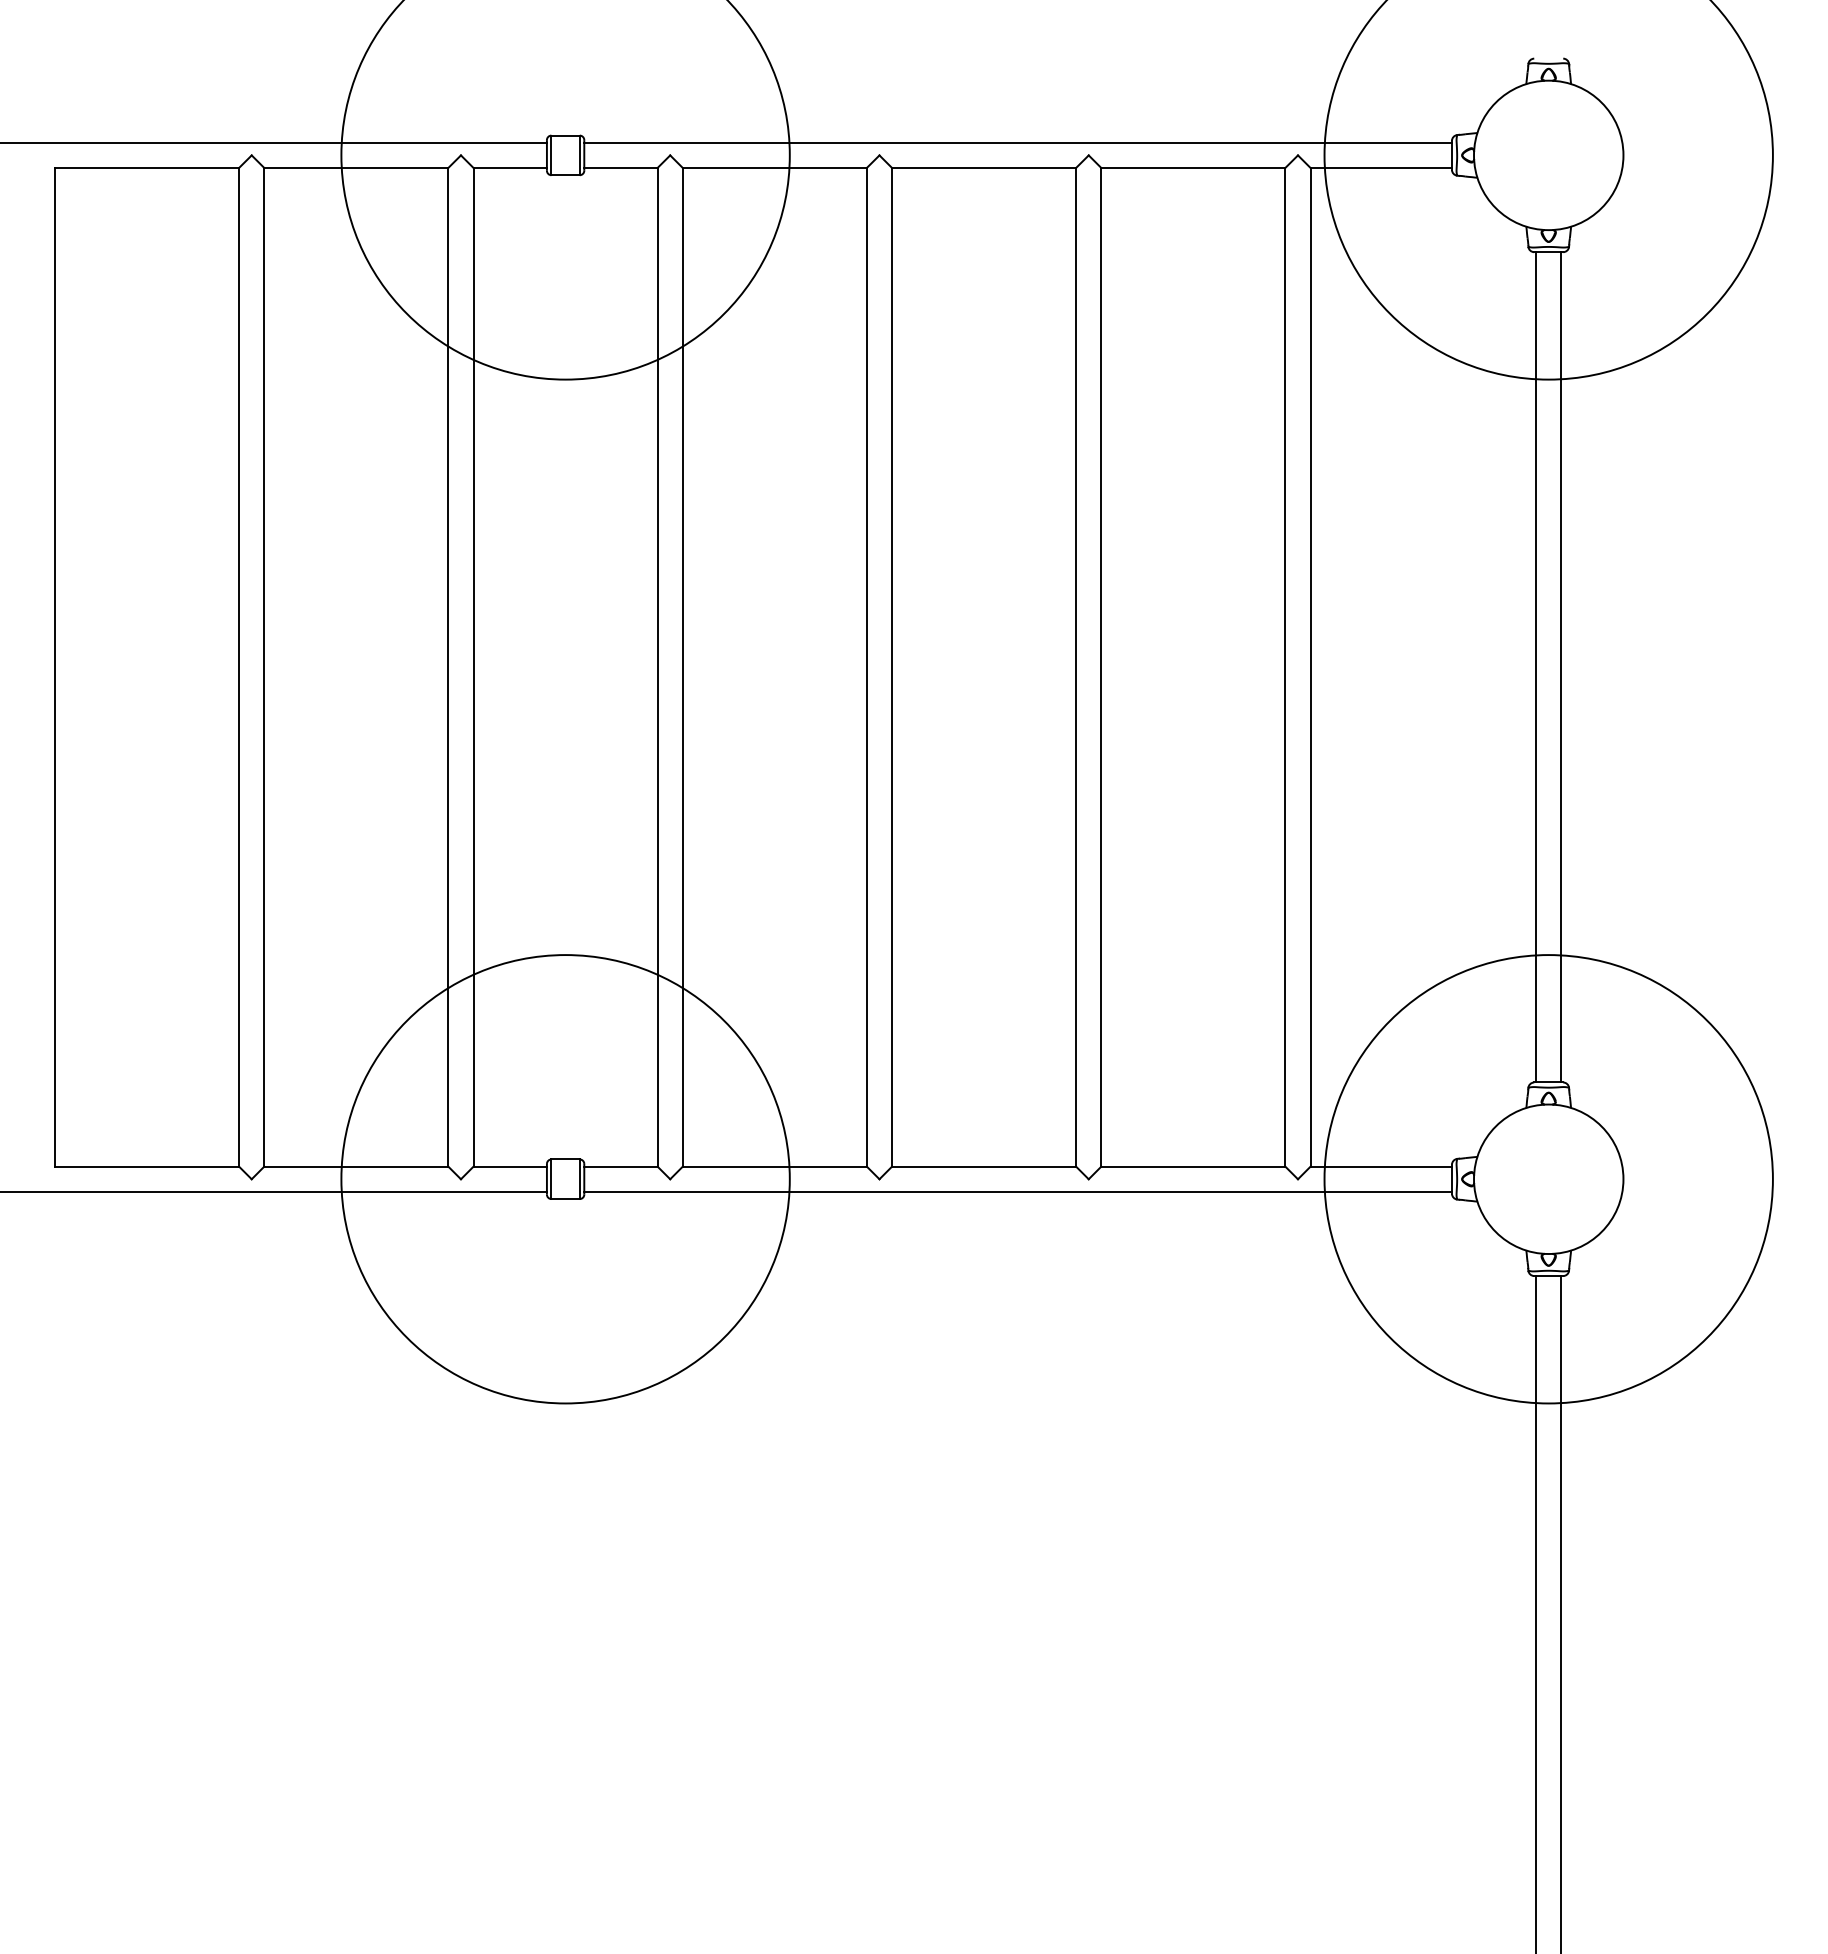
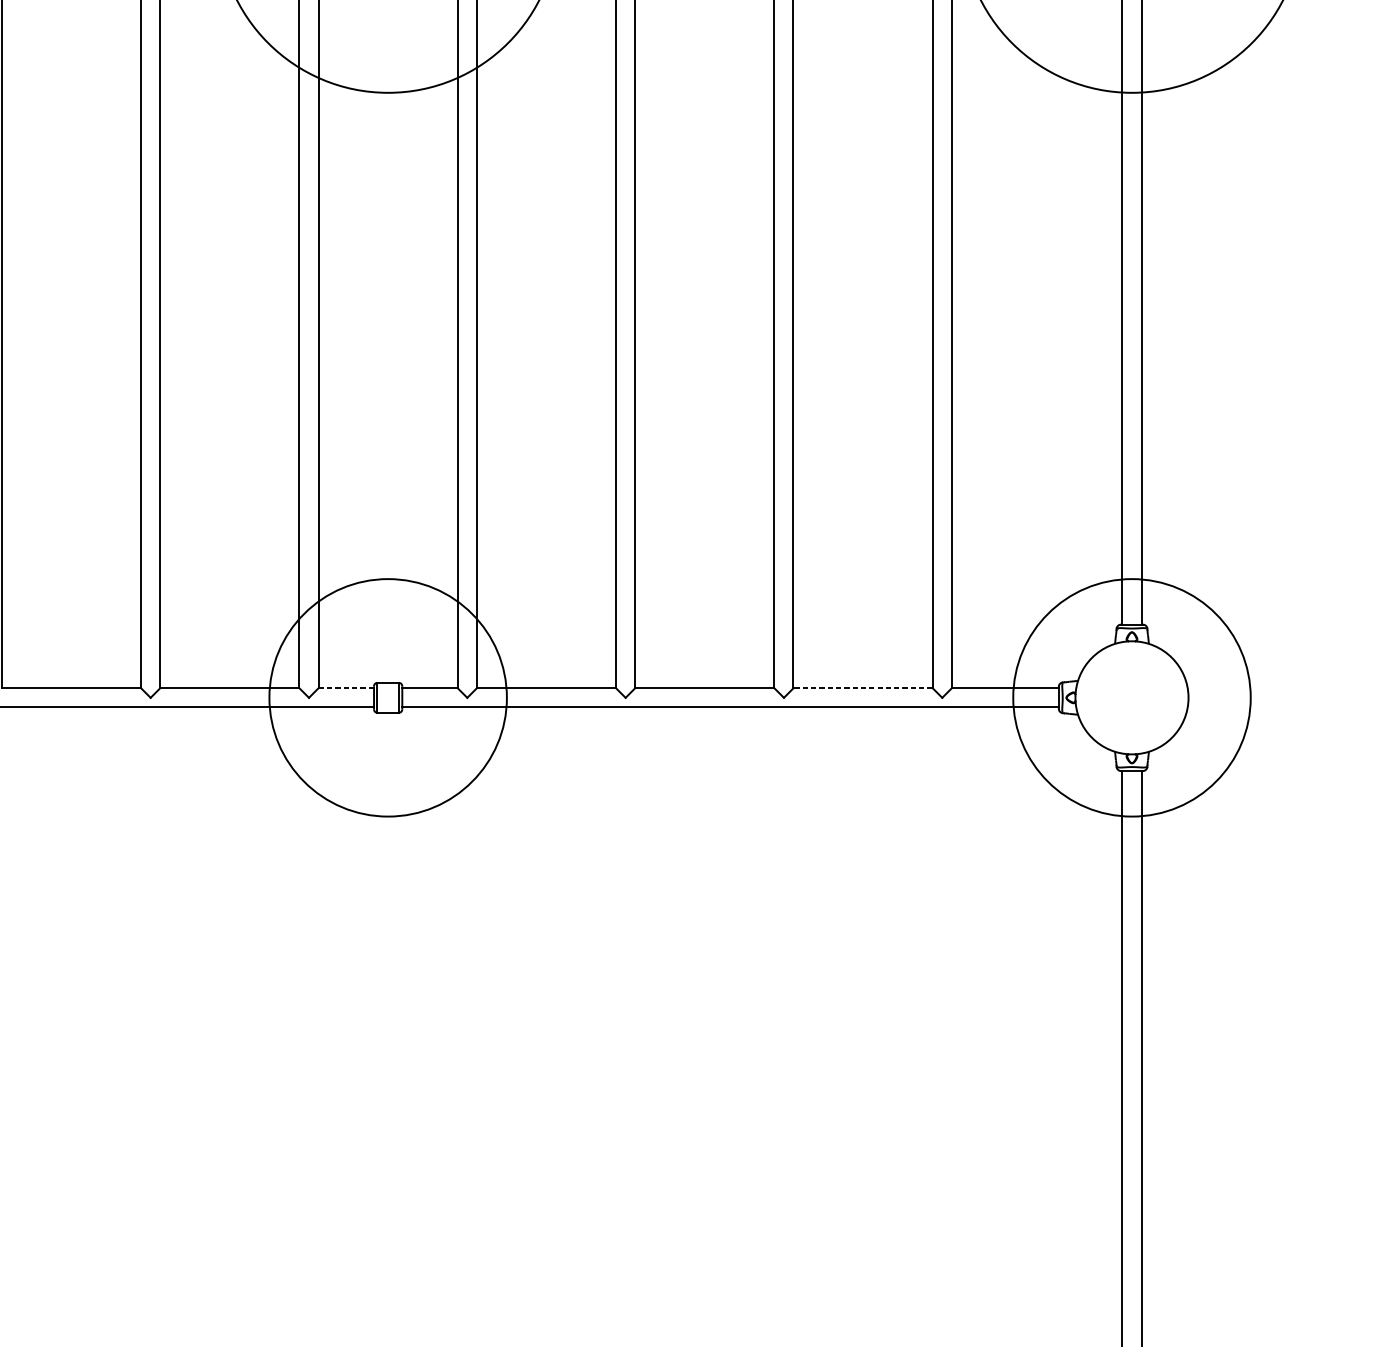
line: (510, 1166) -> (346, 688), solid -> dashed
line: (1192, 1166) -> (862, 688), solid -> dashed
circle: (565, 1179) -> (388, 698), size x0.7
circle: (1548, 1179) -> (1131, 698), size x0.7

